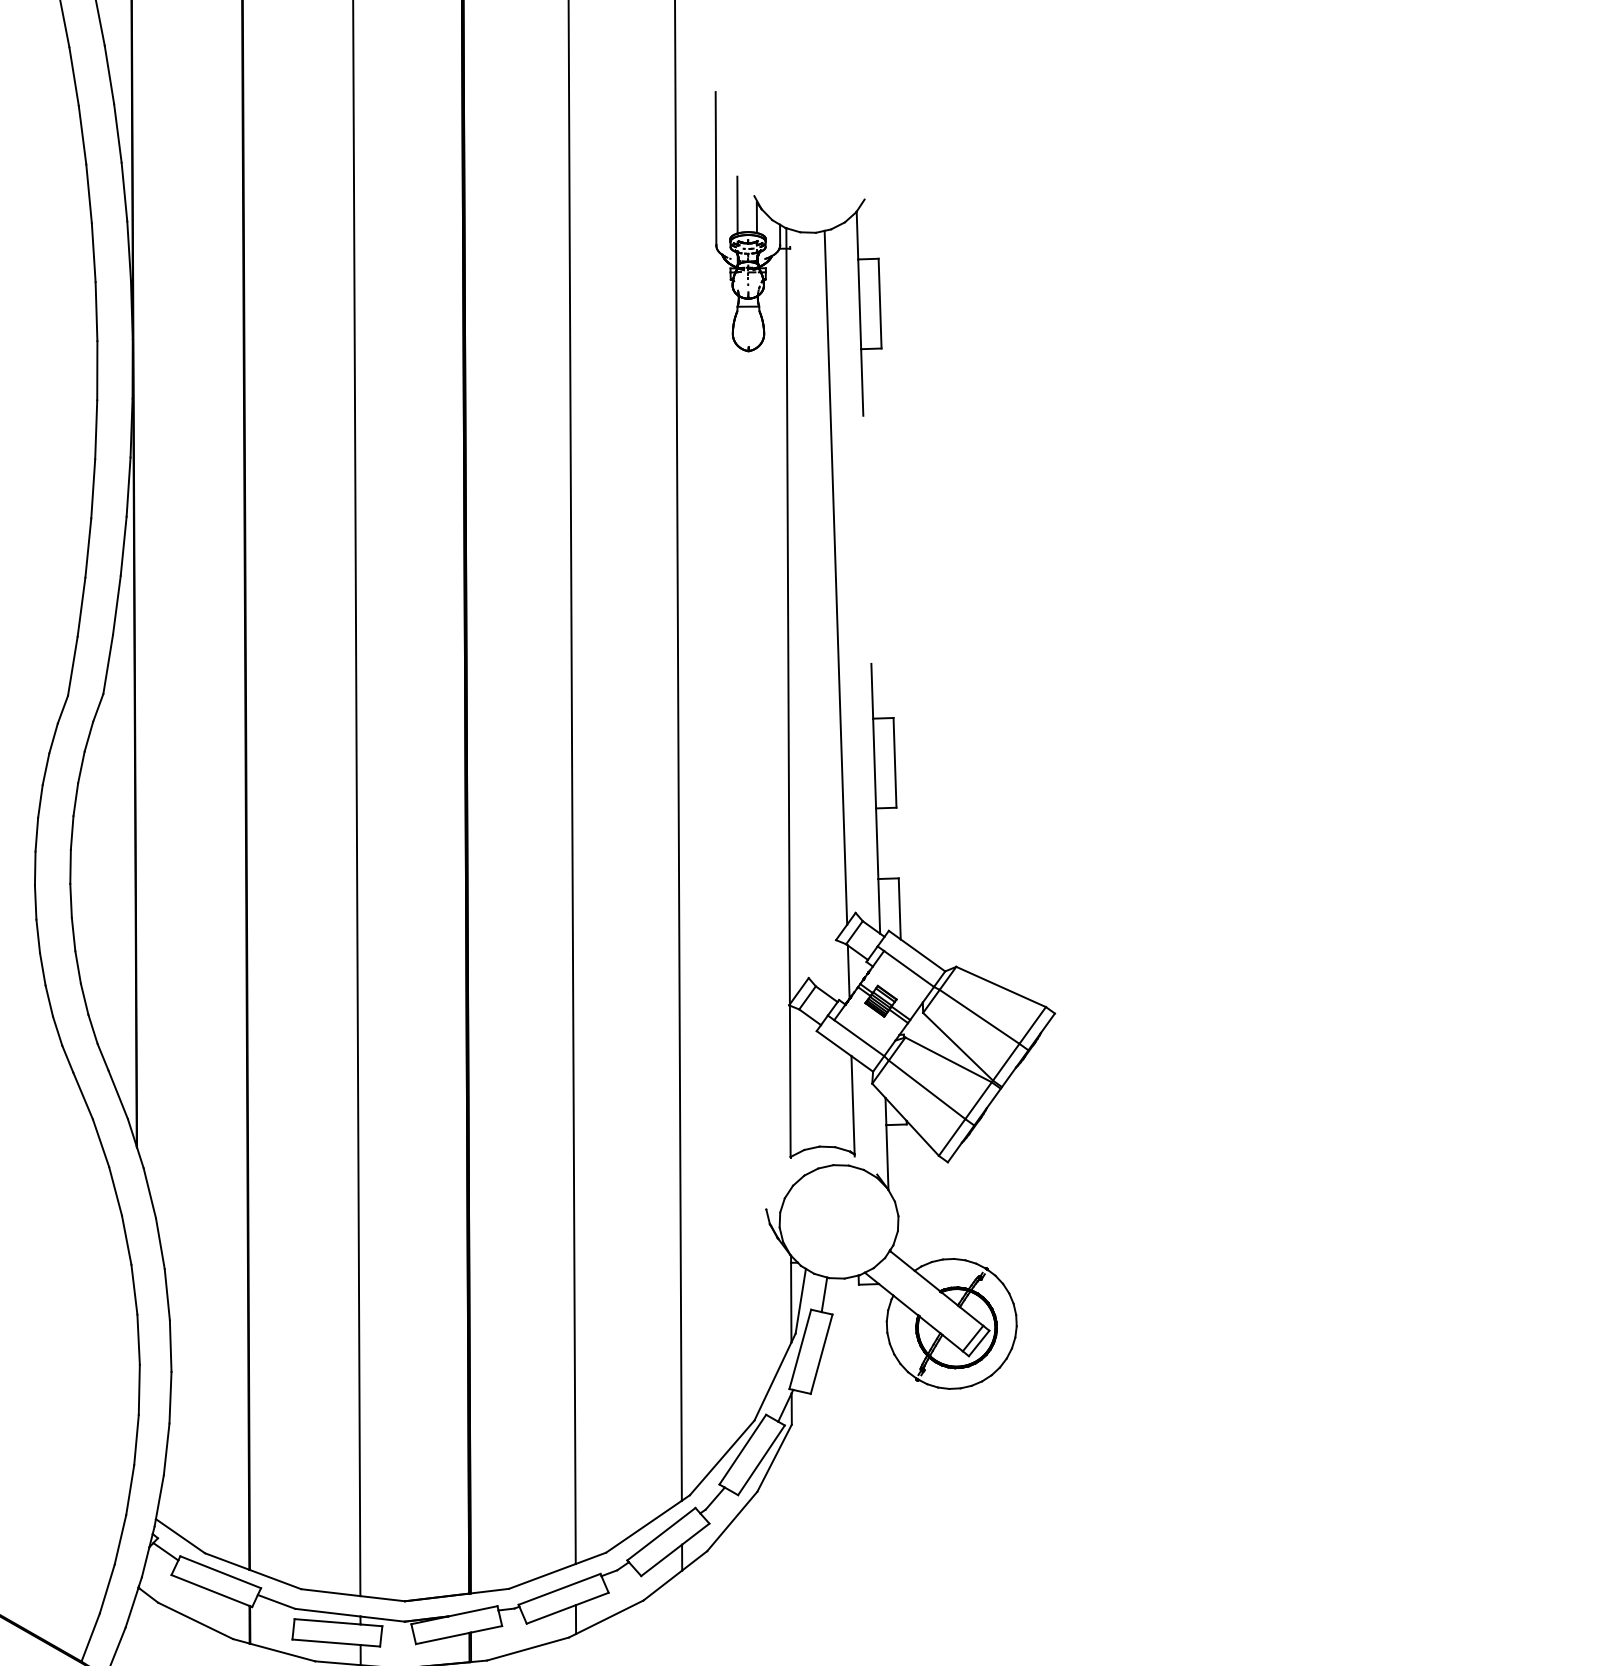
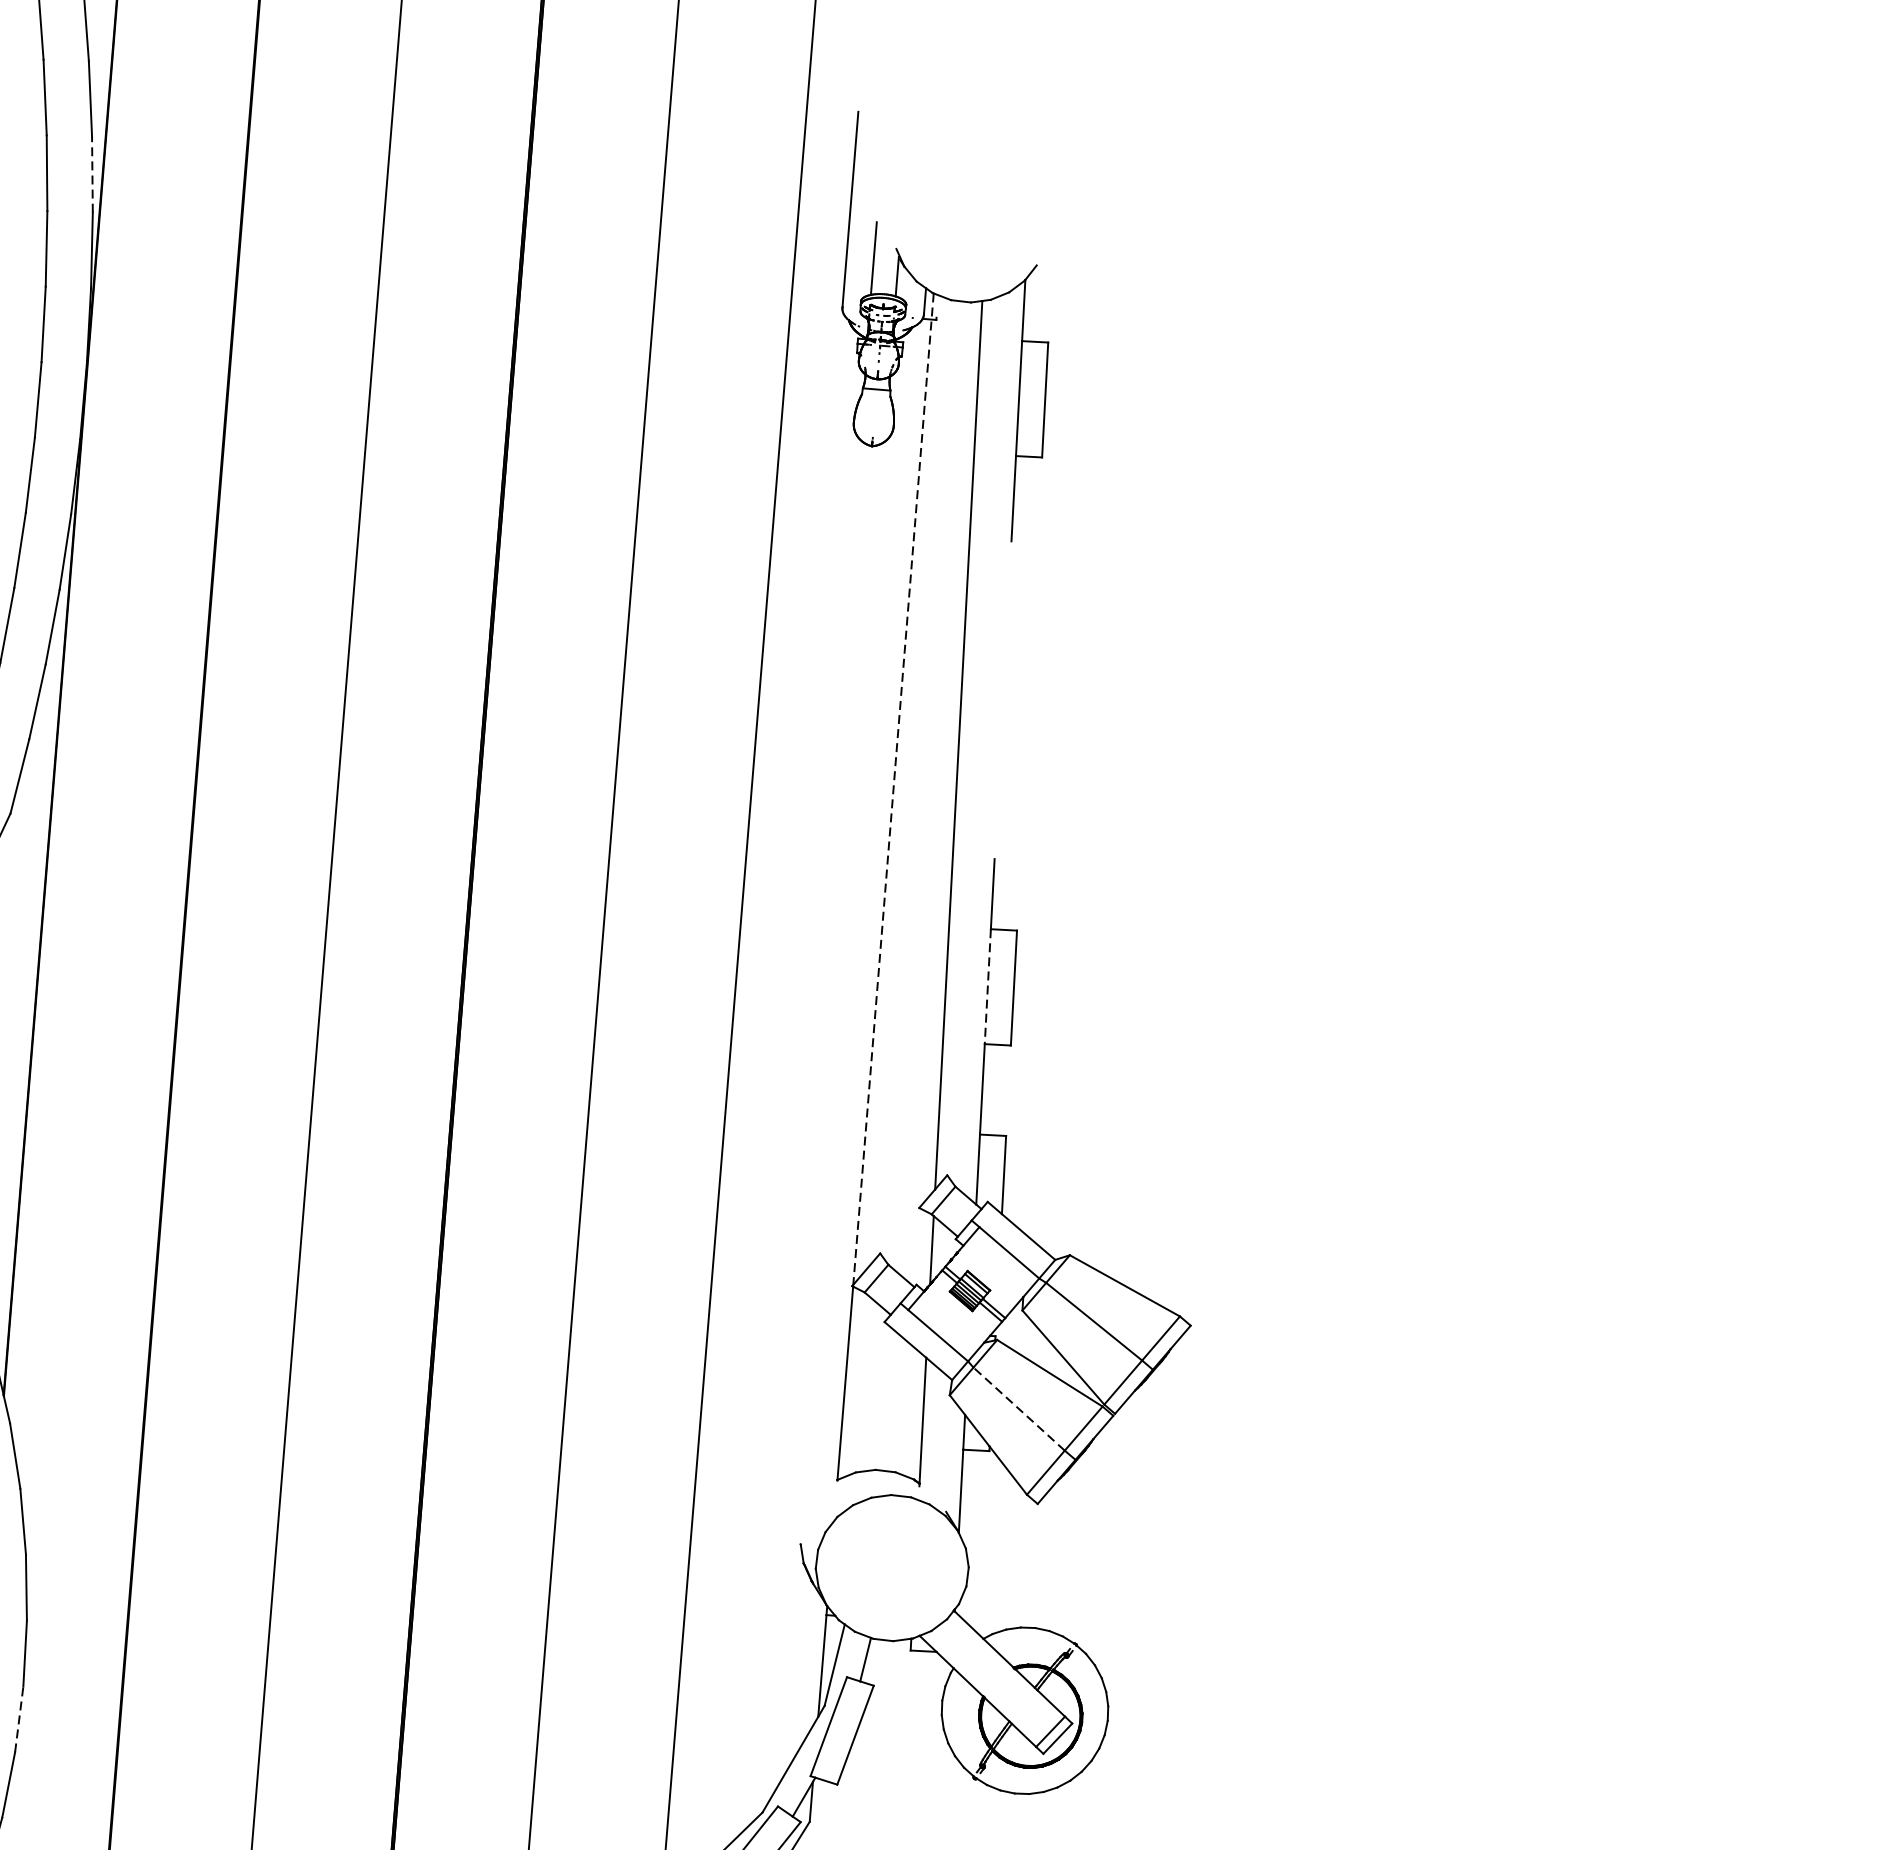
line: (124, 192) -> (92, 175), solid -> dashed
line: (788, 616) -> (893, 789), solid -> dashed
line: (874, 763) -> (987, 986), solid -> dashed
line: (926, 1089) -> (1018, 1408), solid -> dashed
line: (170, 1397) -> (19, 1719), solid -> dashed

